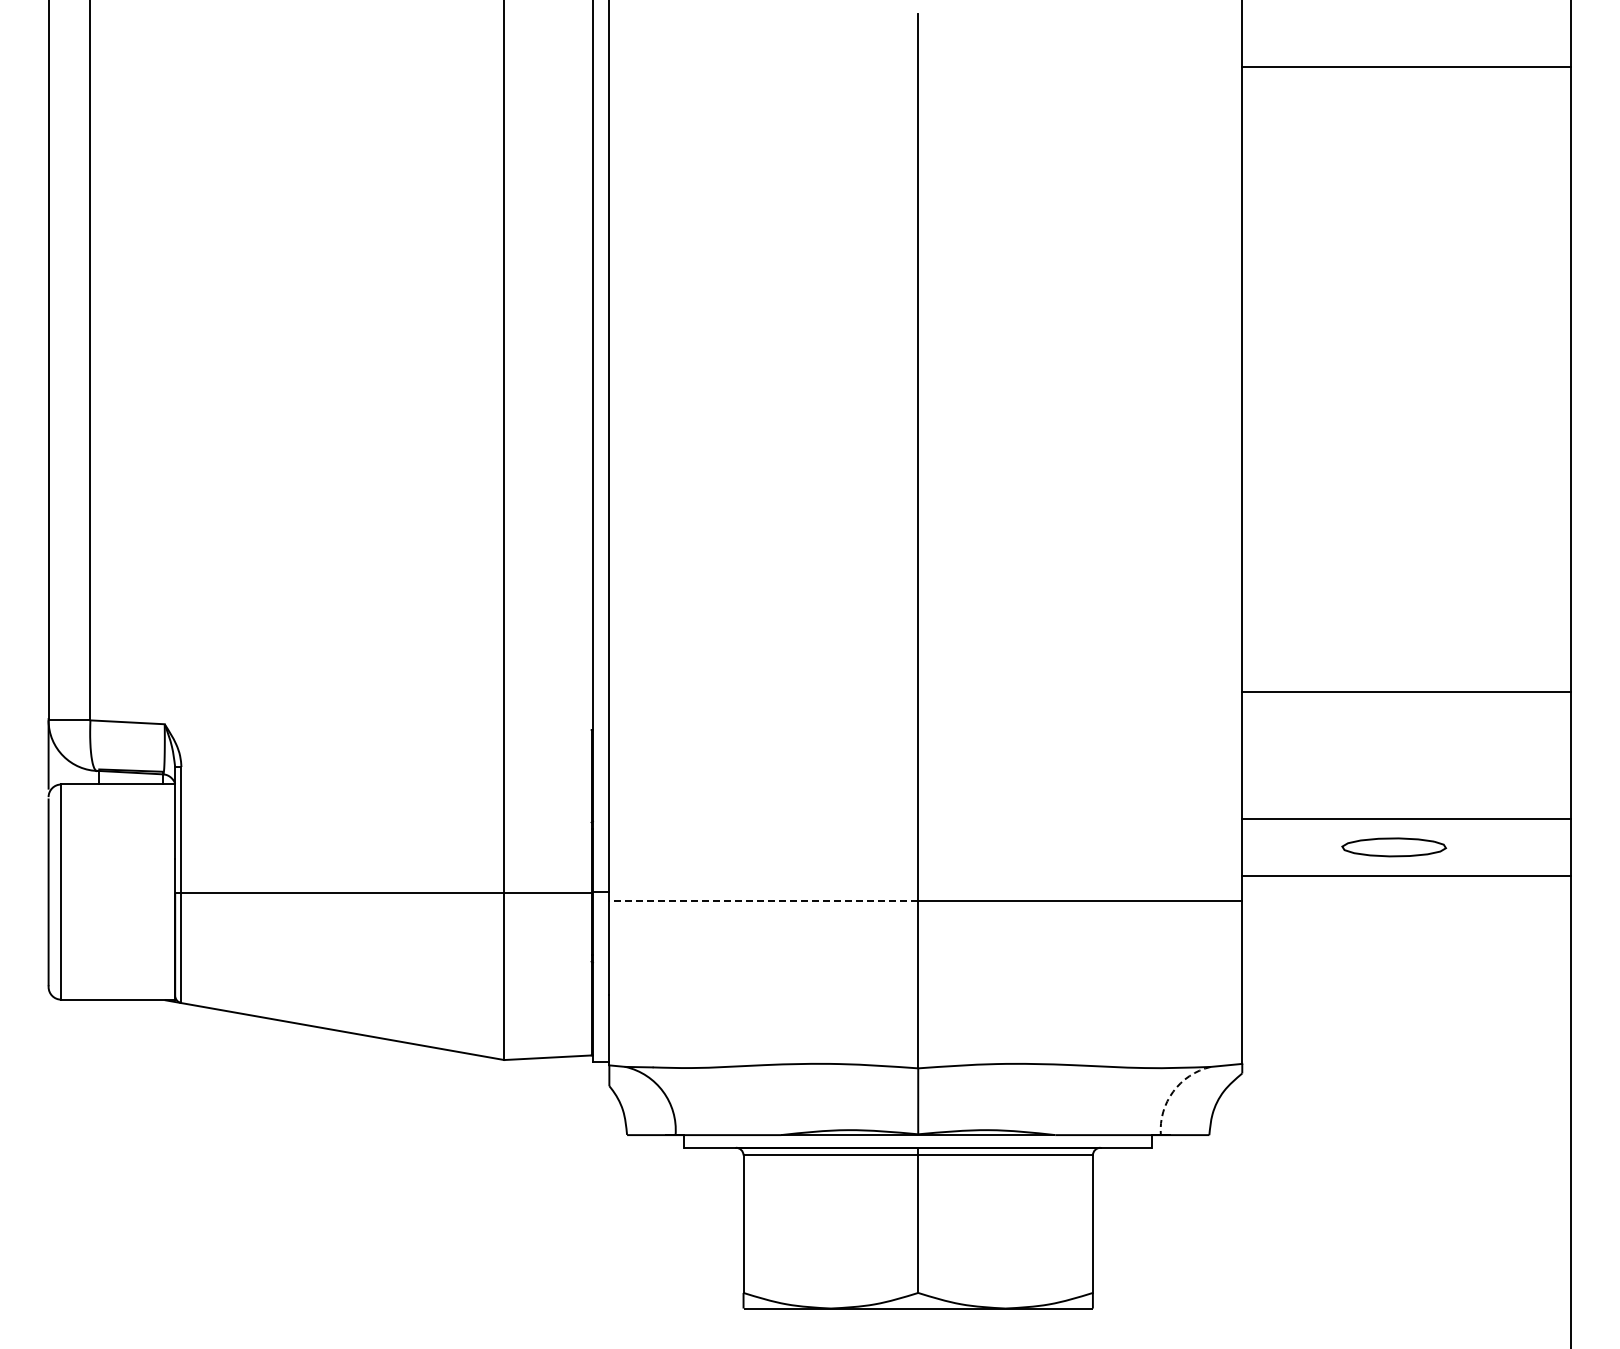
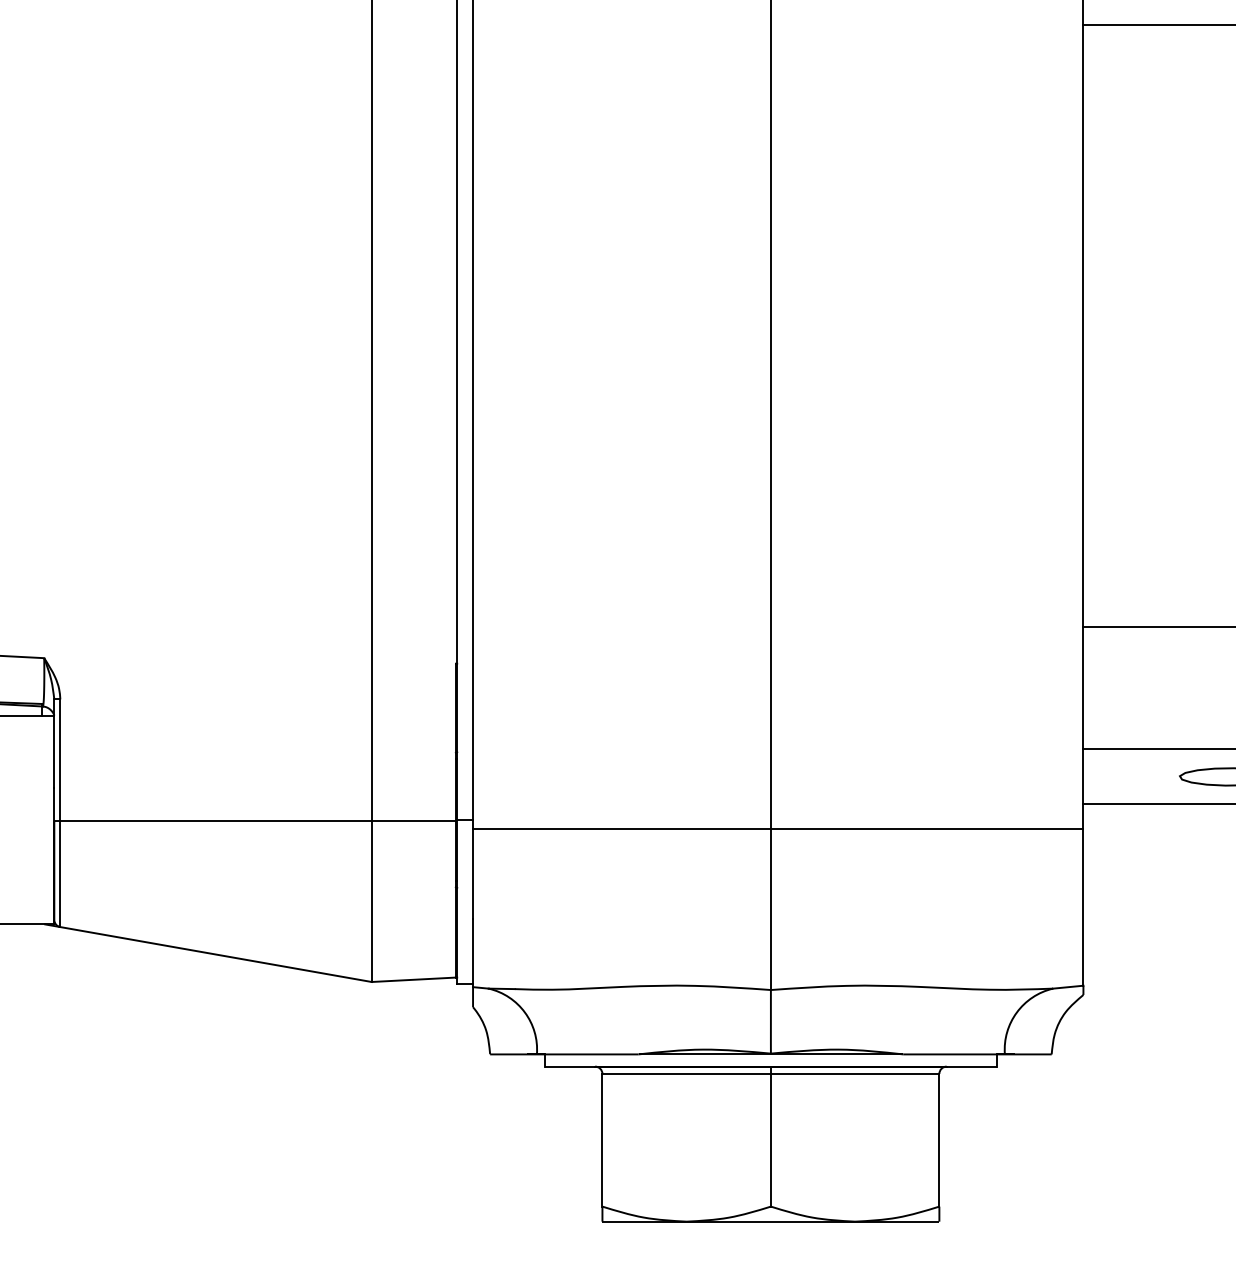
line: (763, 900) -> (621, 828), dashed -> solid
arc: (1173, 1091) -> (1017, 1012), dashed -> solid

